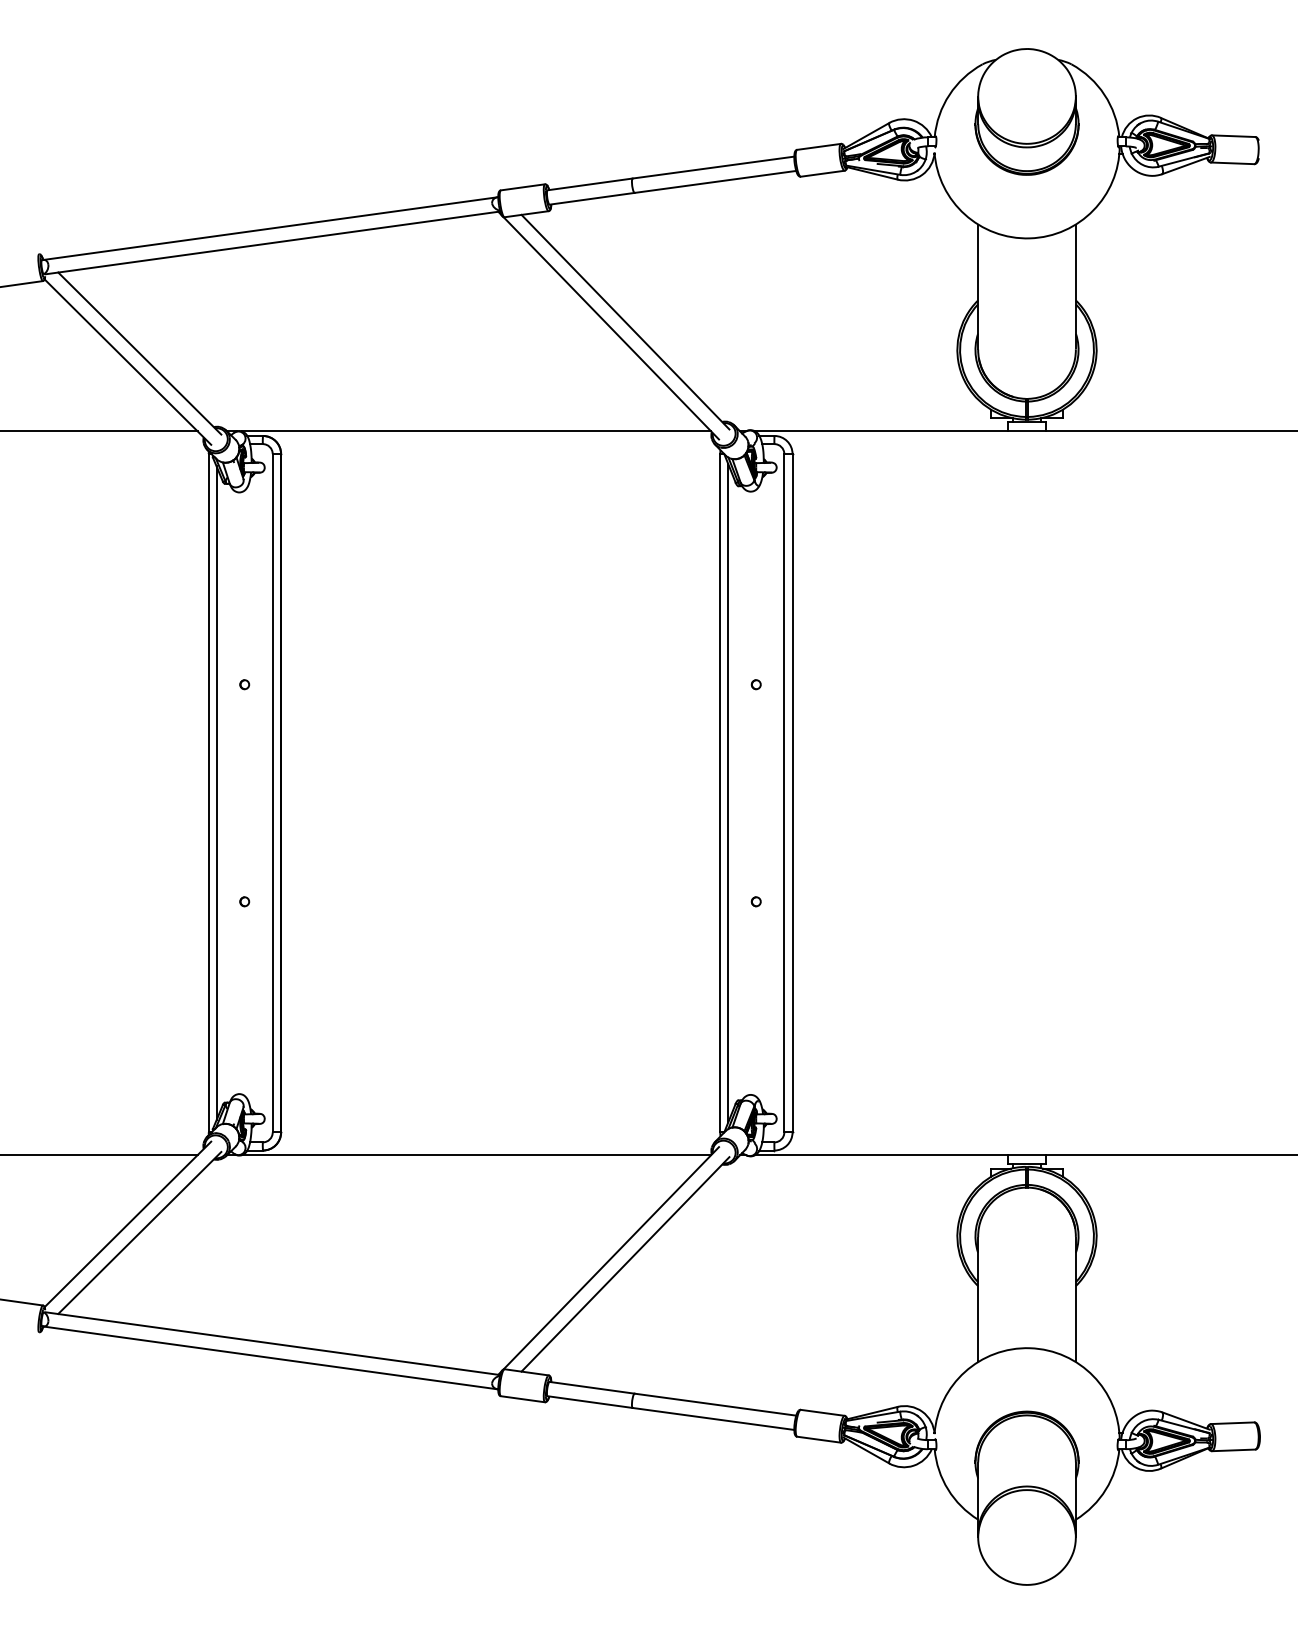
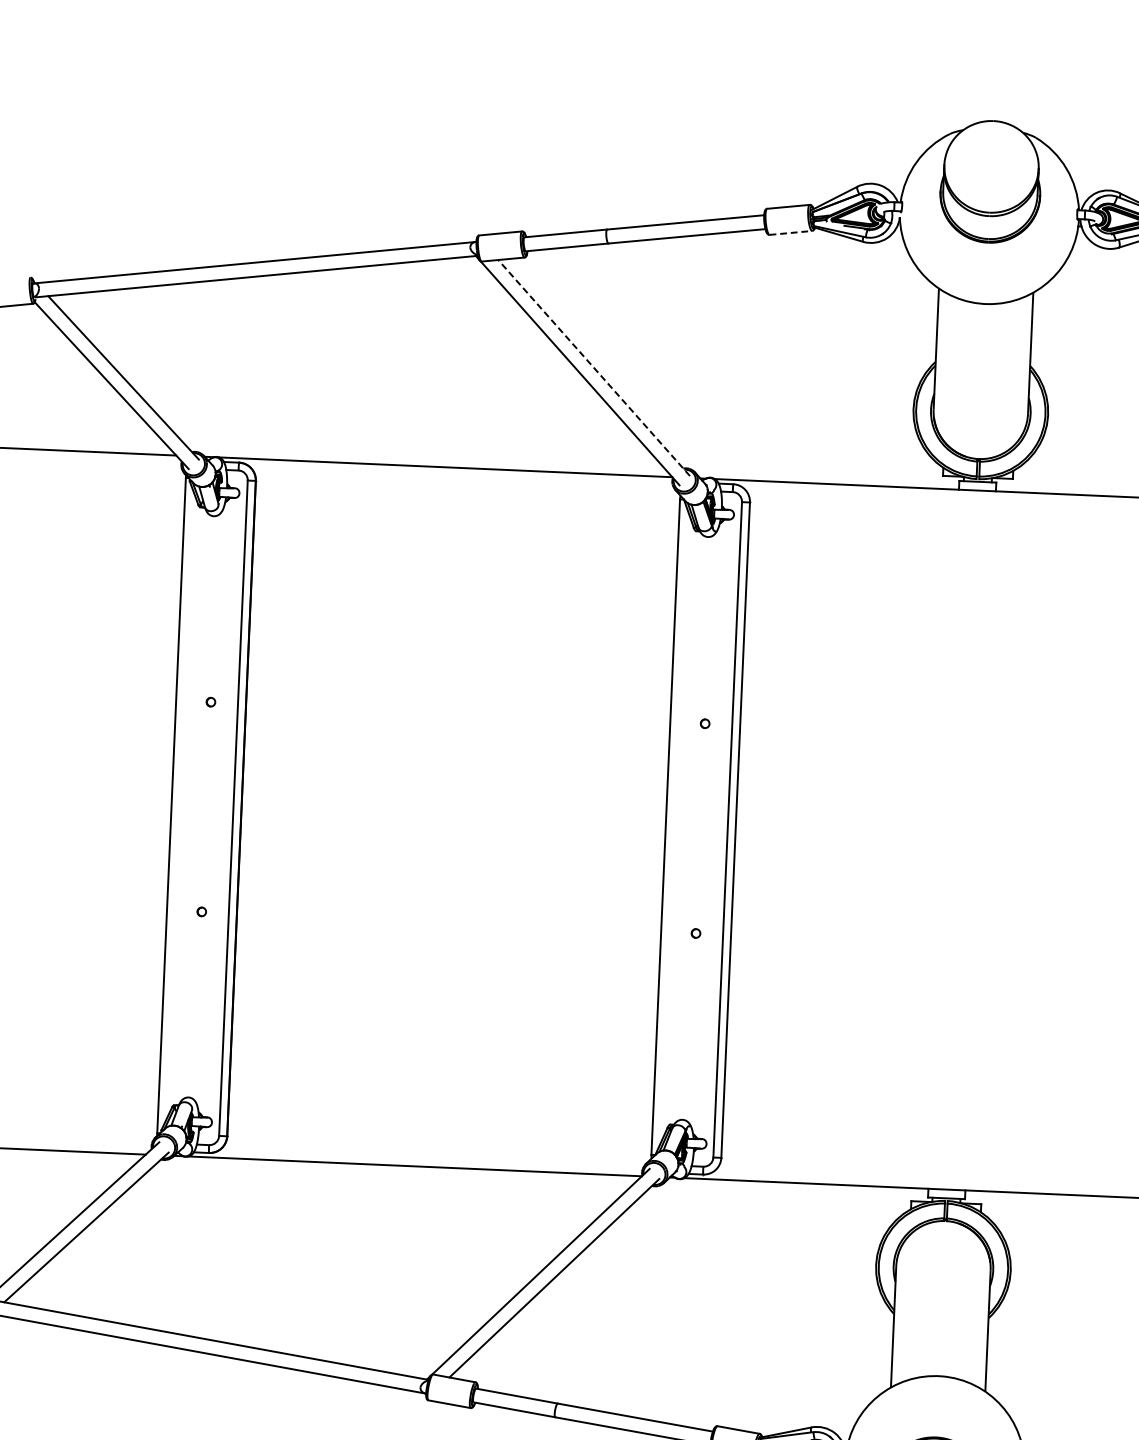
line: (823, 173) -> (791, 232), solid -> dashed
line: (625, 321) -> (594, 367), solid -> dashed
line: (216, 793) -> (179, 806), removed
line: (728, 793) -> (673, 827), removed

